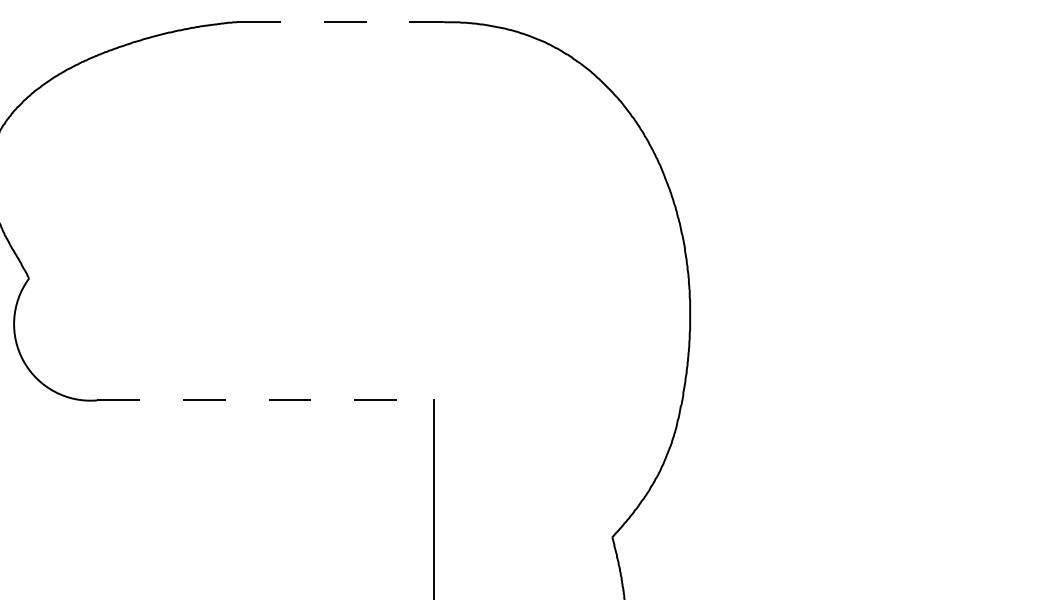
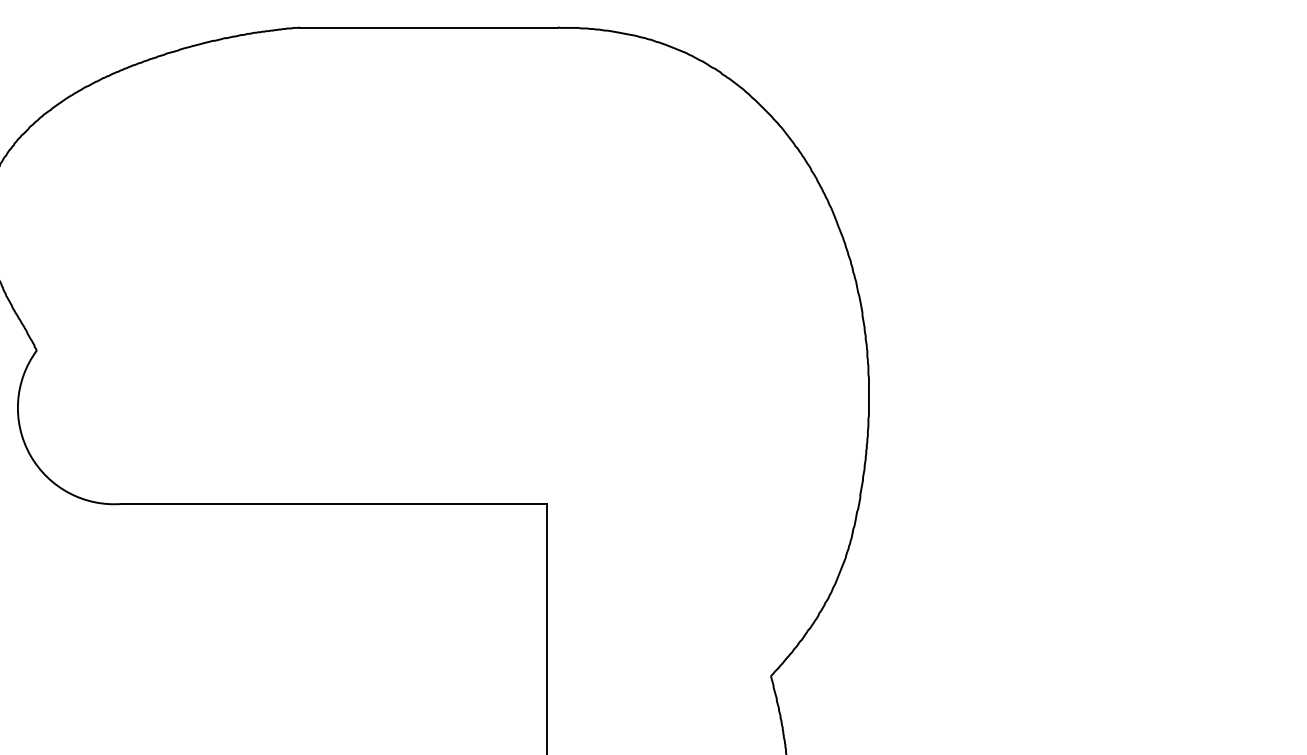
line: (341, 22) -> (430, 28), dashed -> solid
line: (266, 400) -> (335, 504), dashed -> solid

